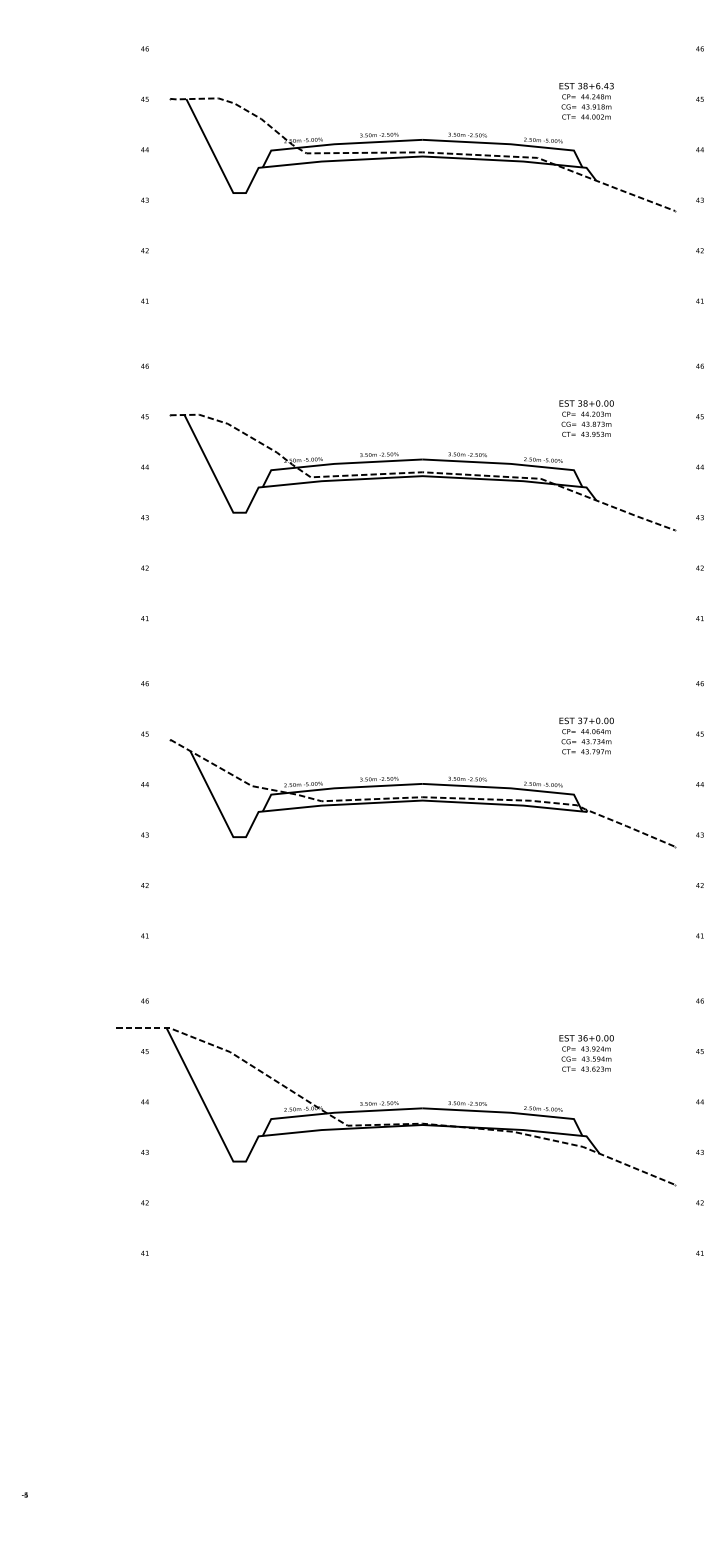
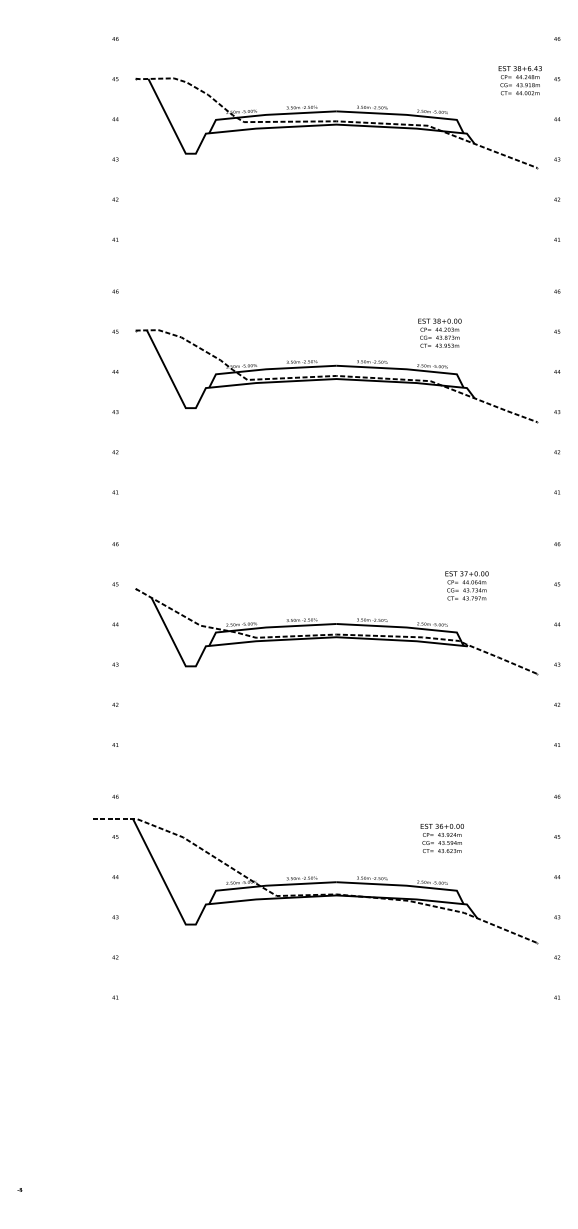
text: (586, 101) -> (520, 80), moved
text: (586, 418) -> (439, 333), moved
text: (586, 1053) -> (442, 838), moved

